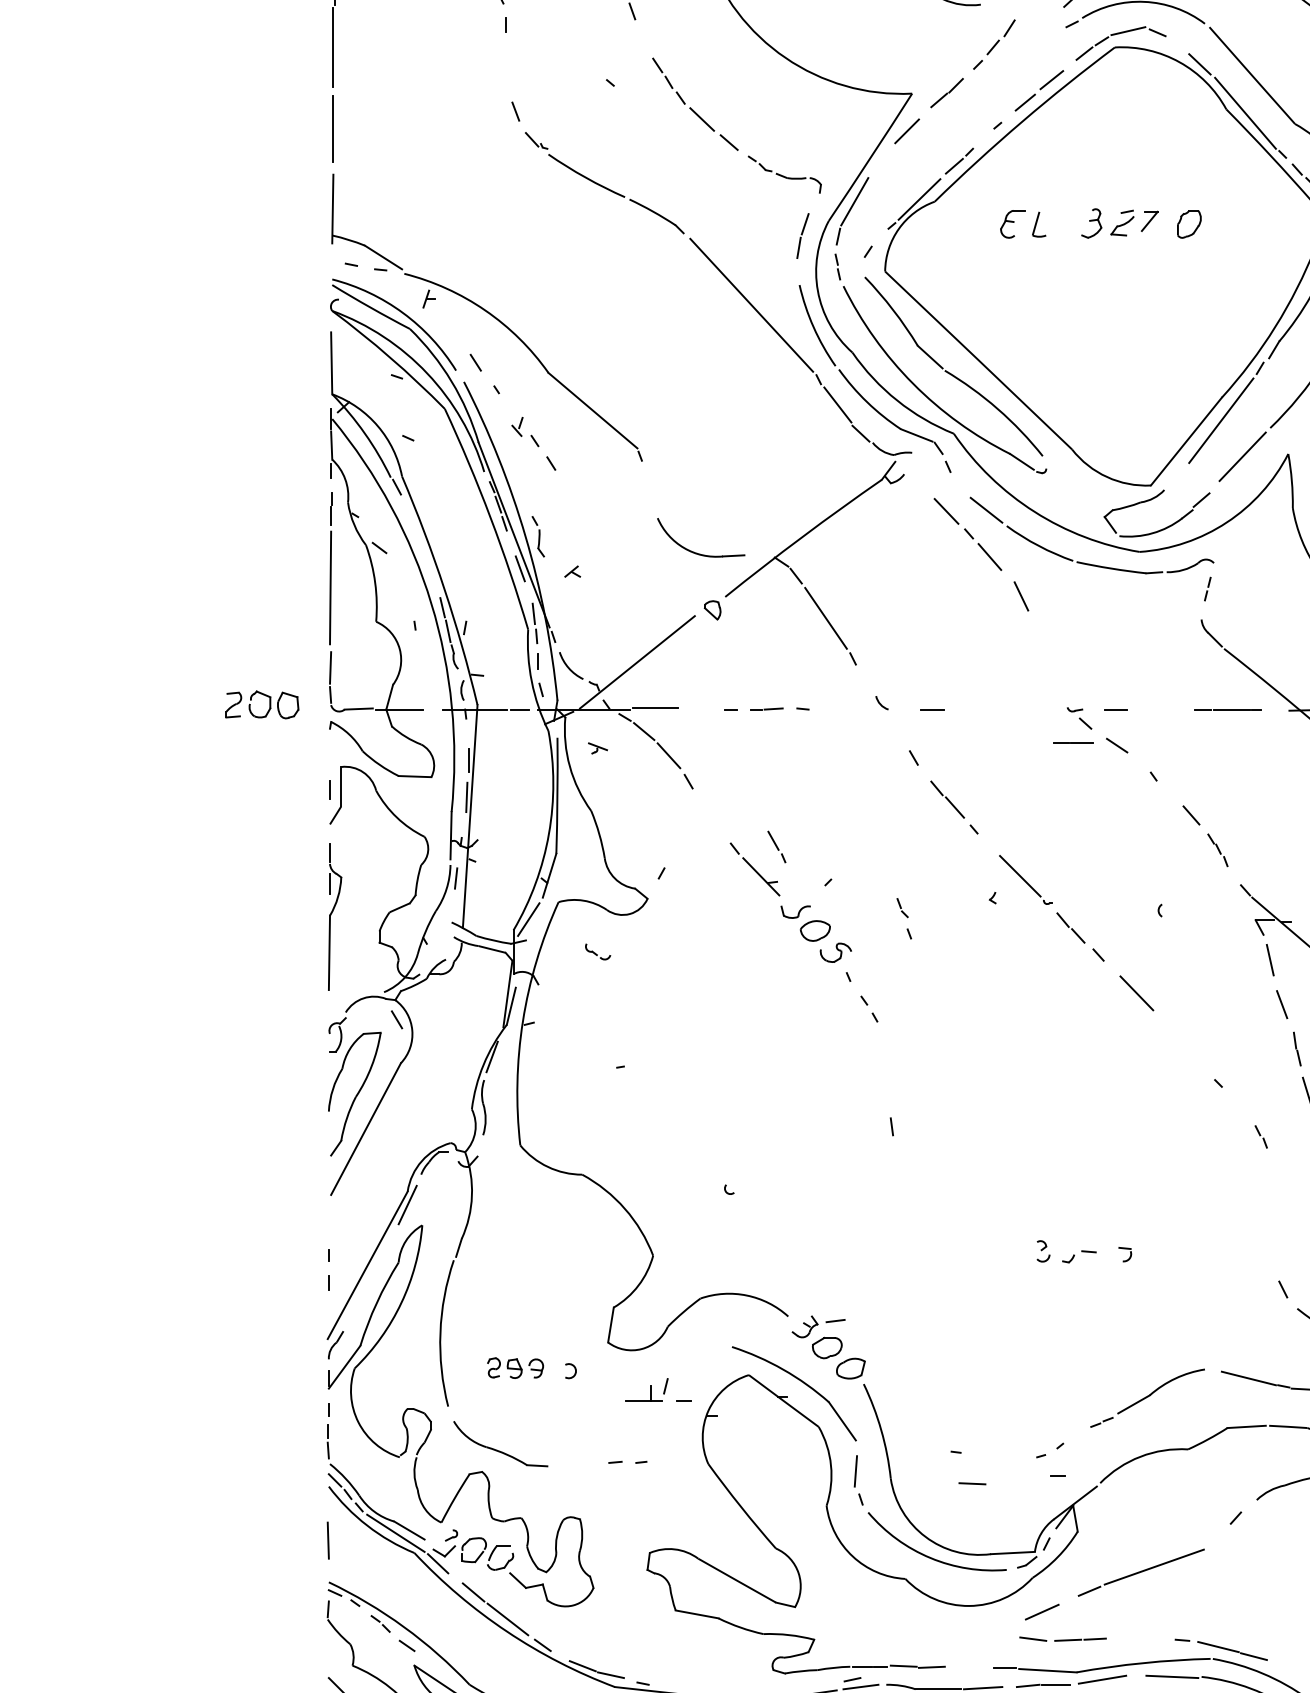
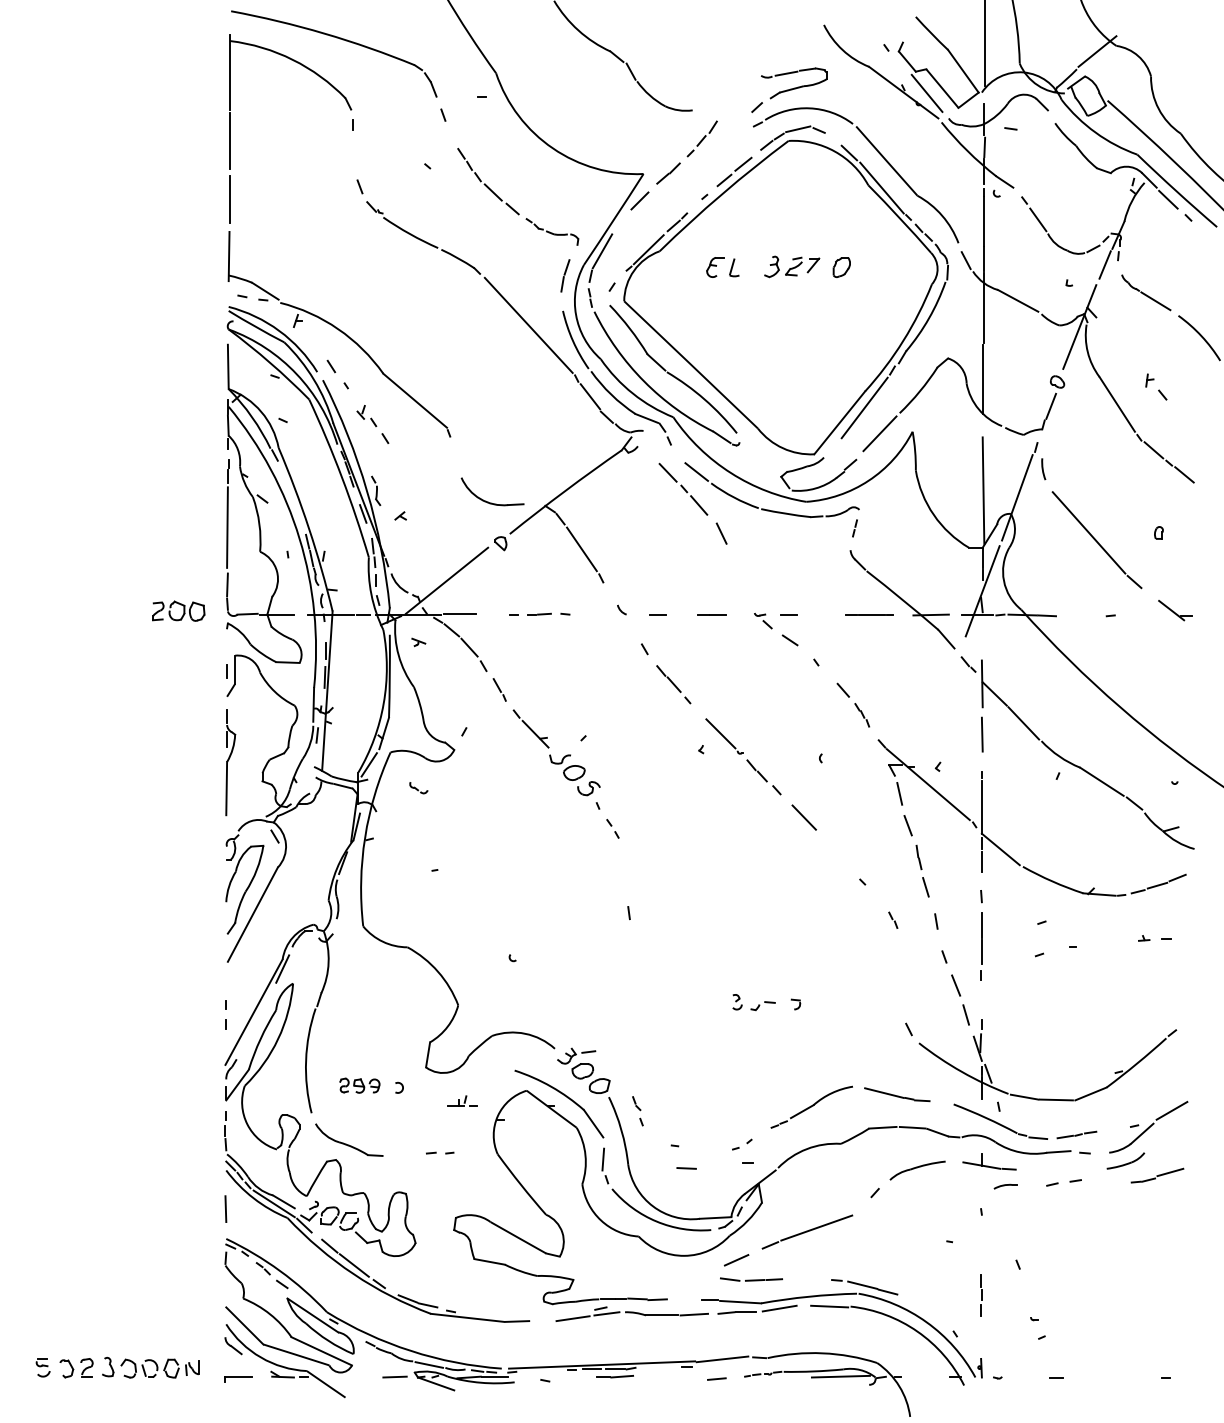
line: (1072, 742) -> (711, 614), moved
line: (776, 846) -> (499, 689), moved
part: (903, 919) -> (637, 1111), moved
part: (659, 1388) -> (462, 1100), size x0.62

